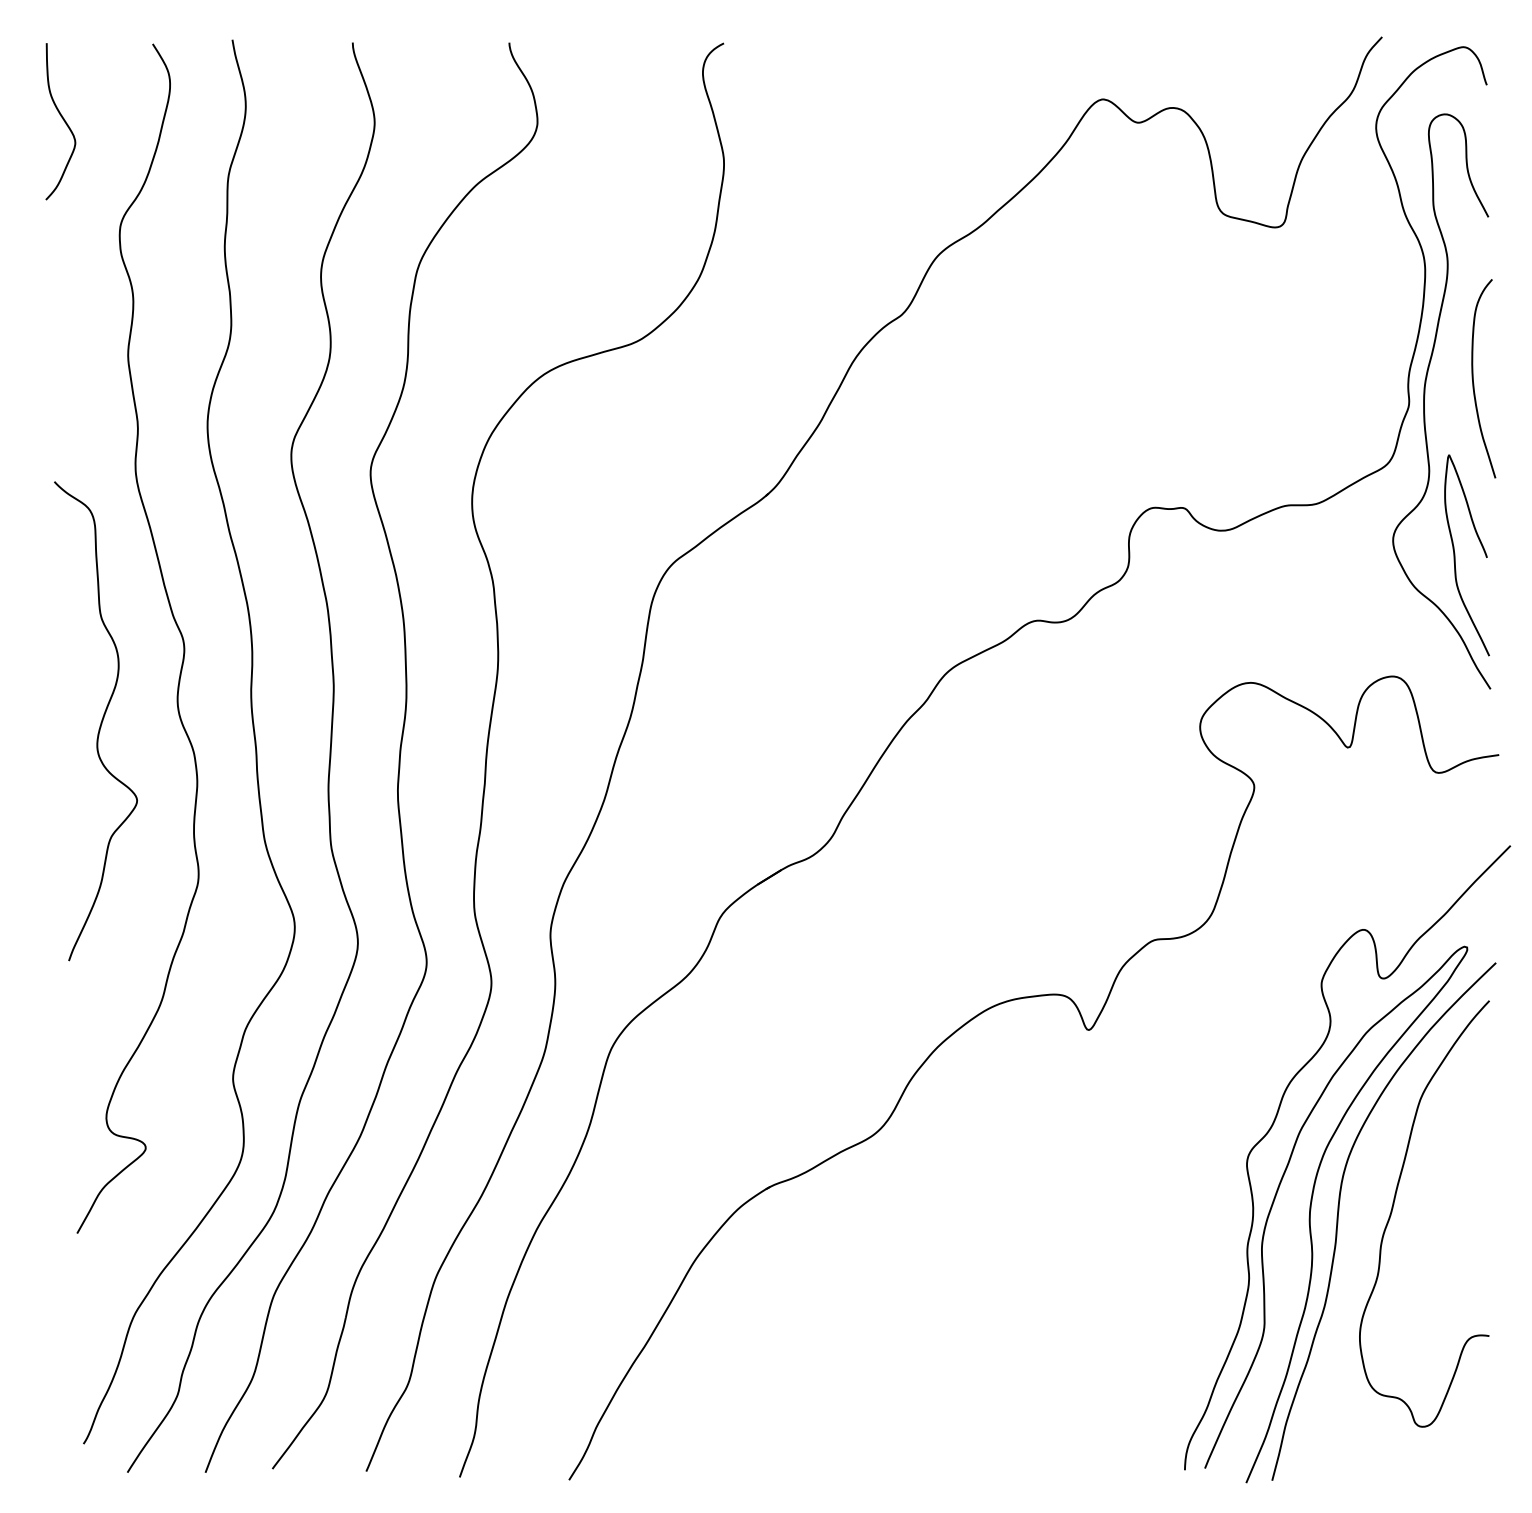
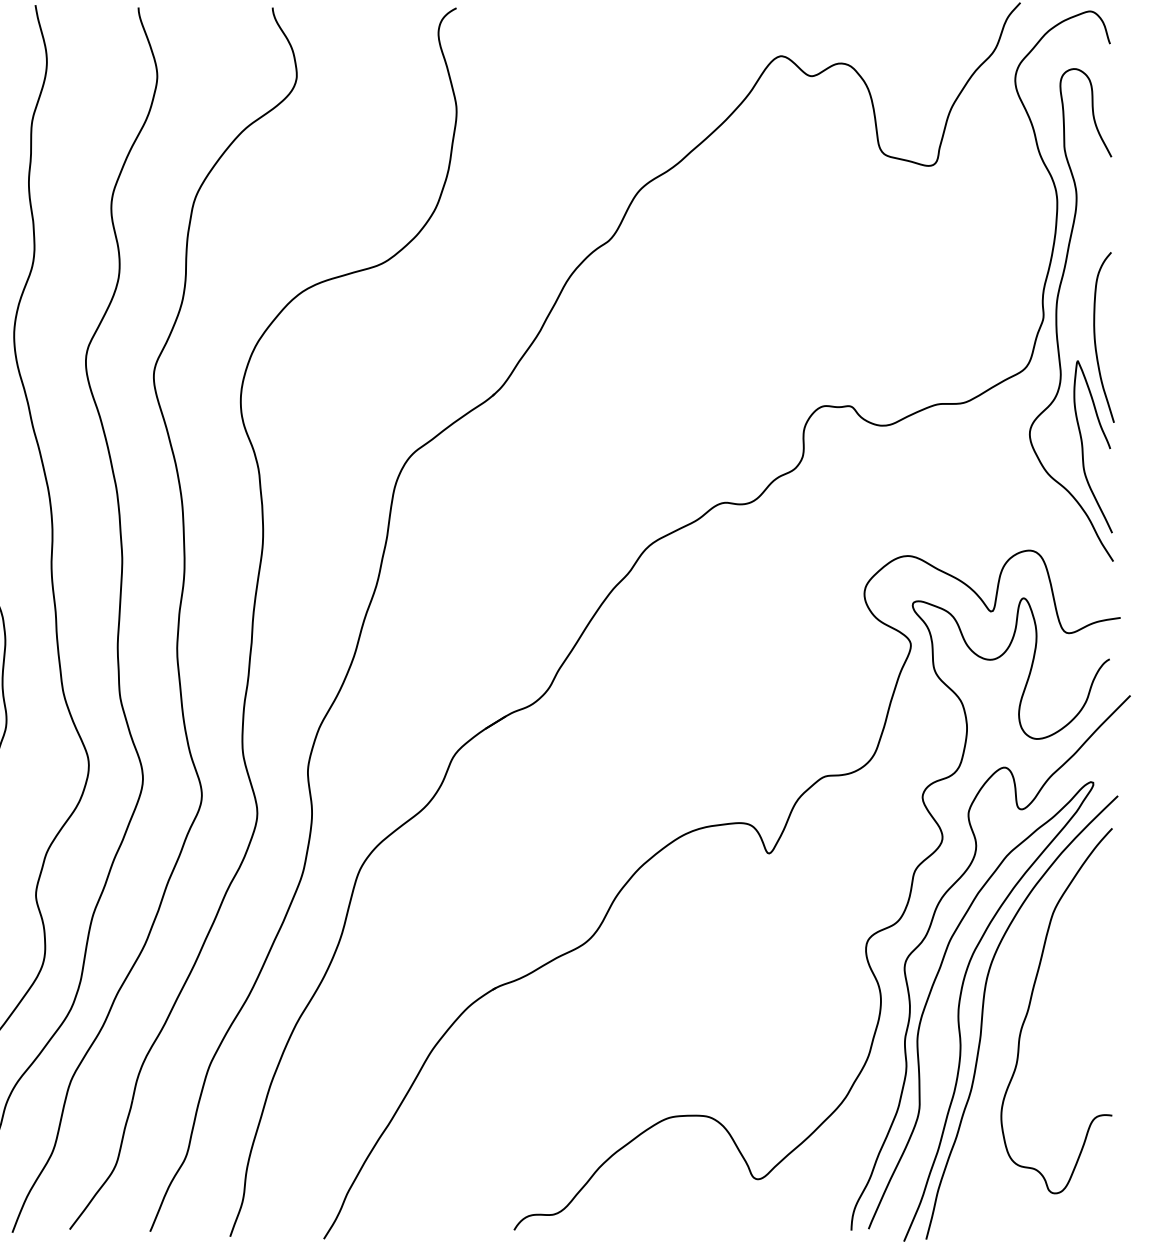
curve: (1473, 378) -> (1095, 337), moved
curve: (1202, 1132) -> (866, 941), added

